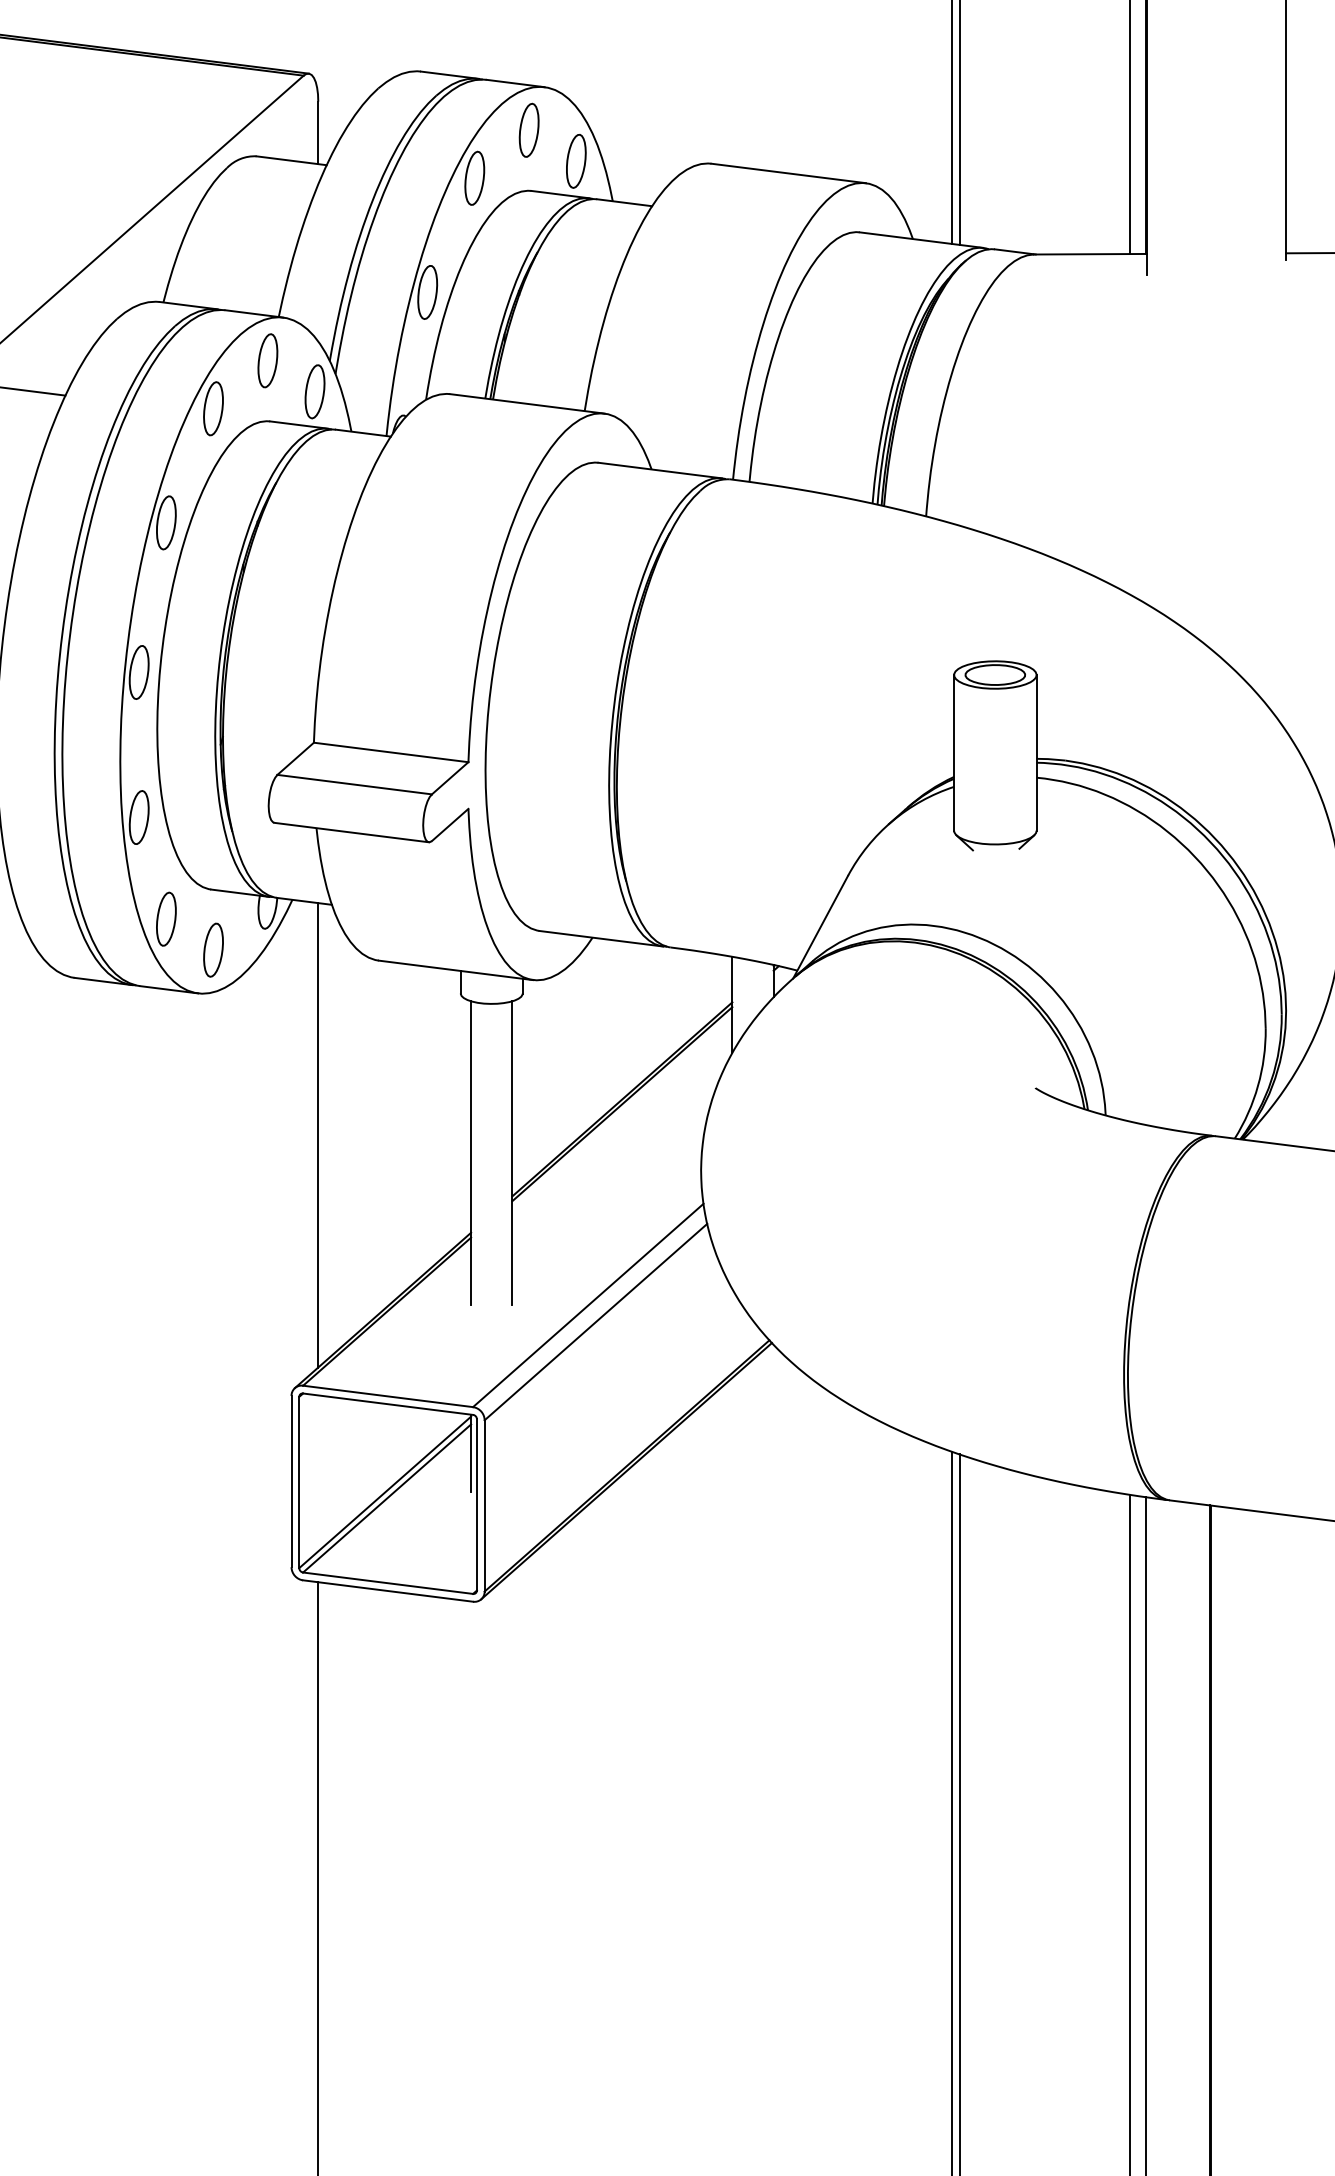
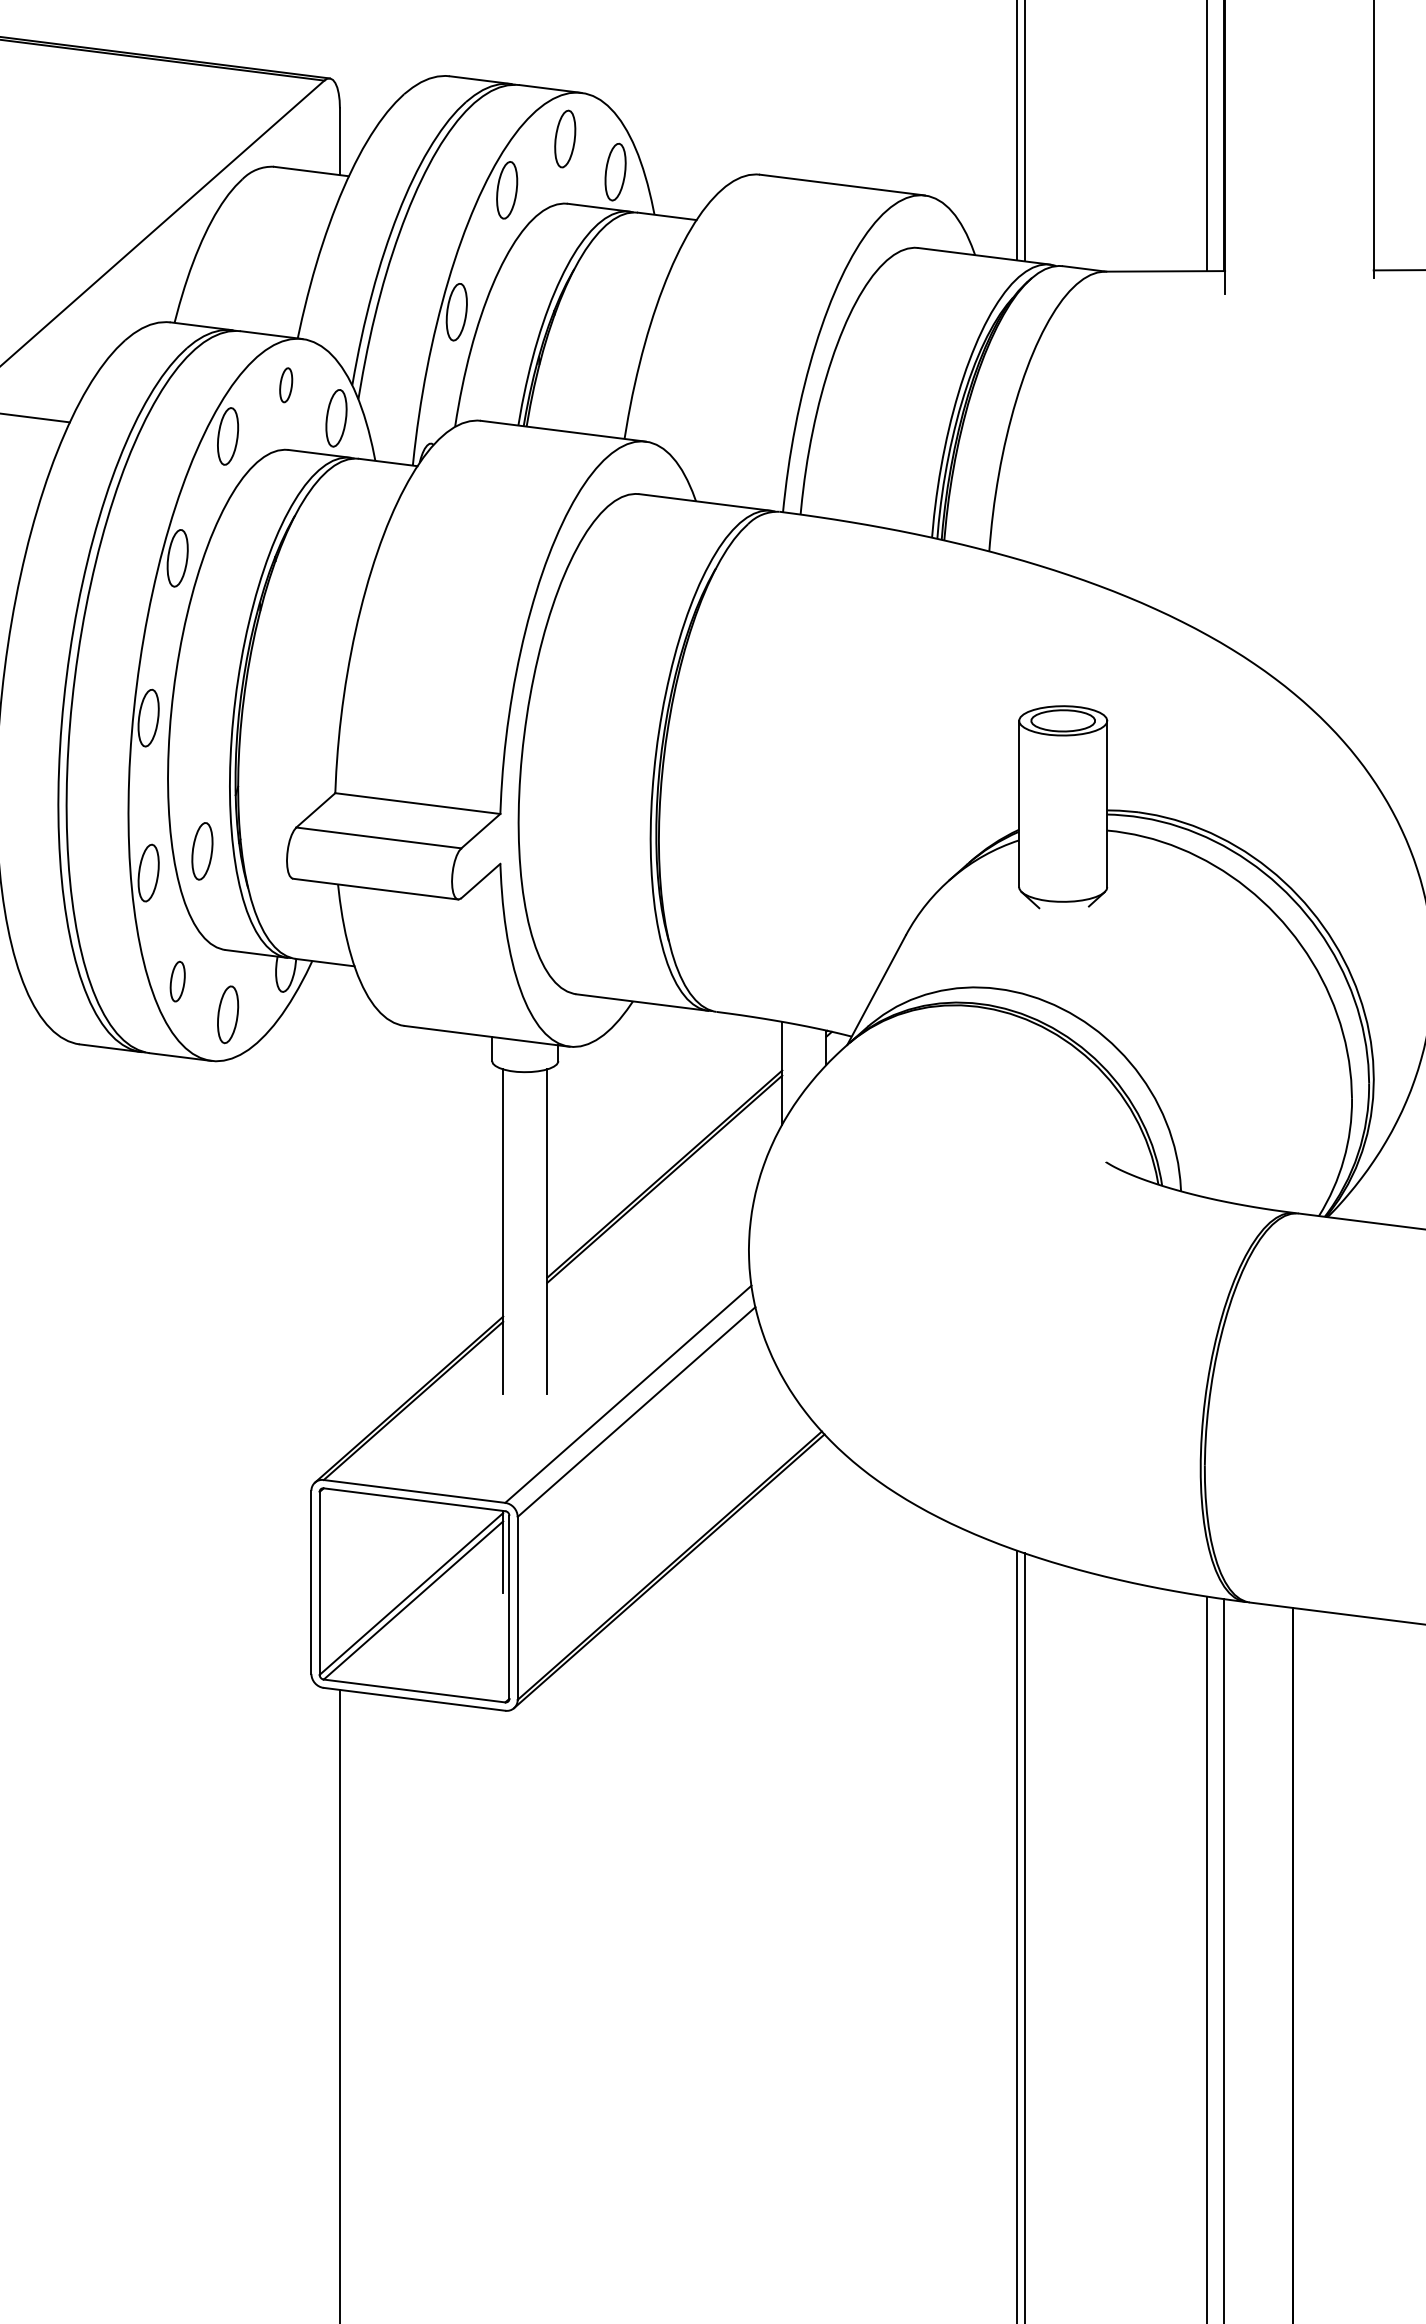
part: (267, 360) -> (285, 384), size x0.6
part: (189, 796) -> (202, 850), added
part: (166, 918) -> (177, 980), size x0.7
line: (318, 1135) -> (340, 1212), removed

